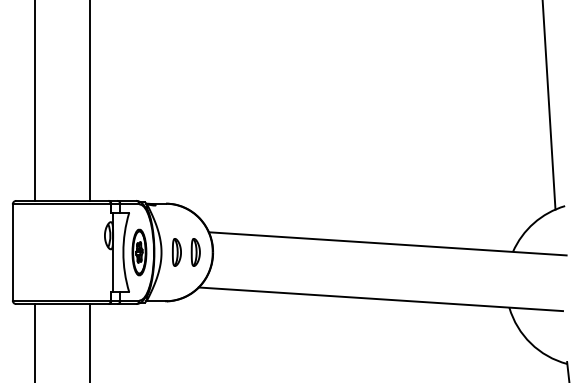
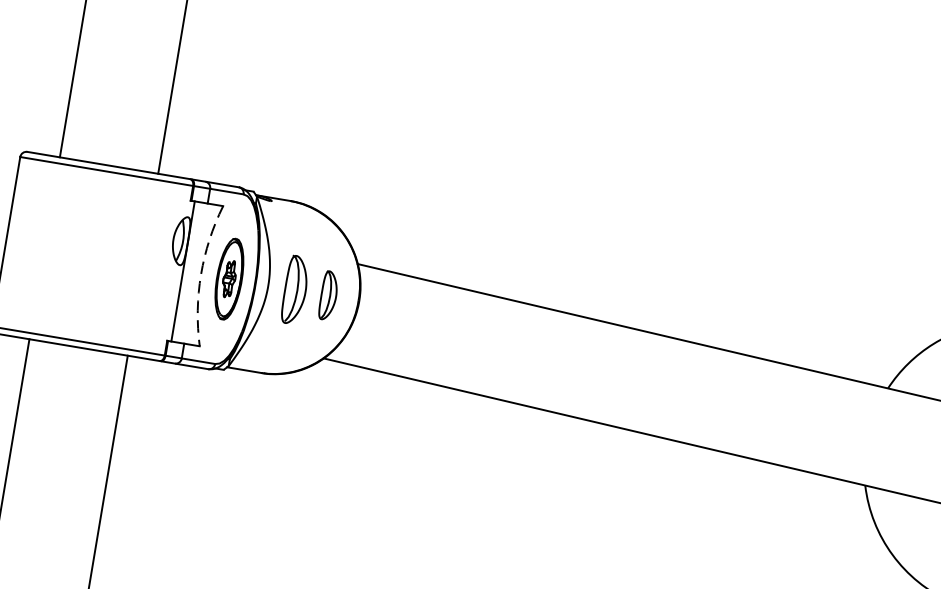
arc: (123, 252) -> (201, 274), solid -> dashed
part: (176, 252) -> (294, 290), size x1.4

